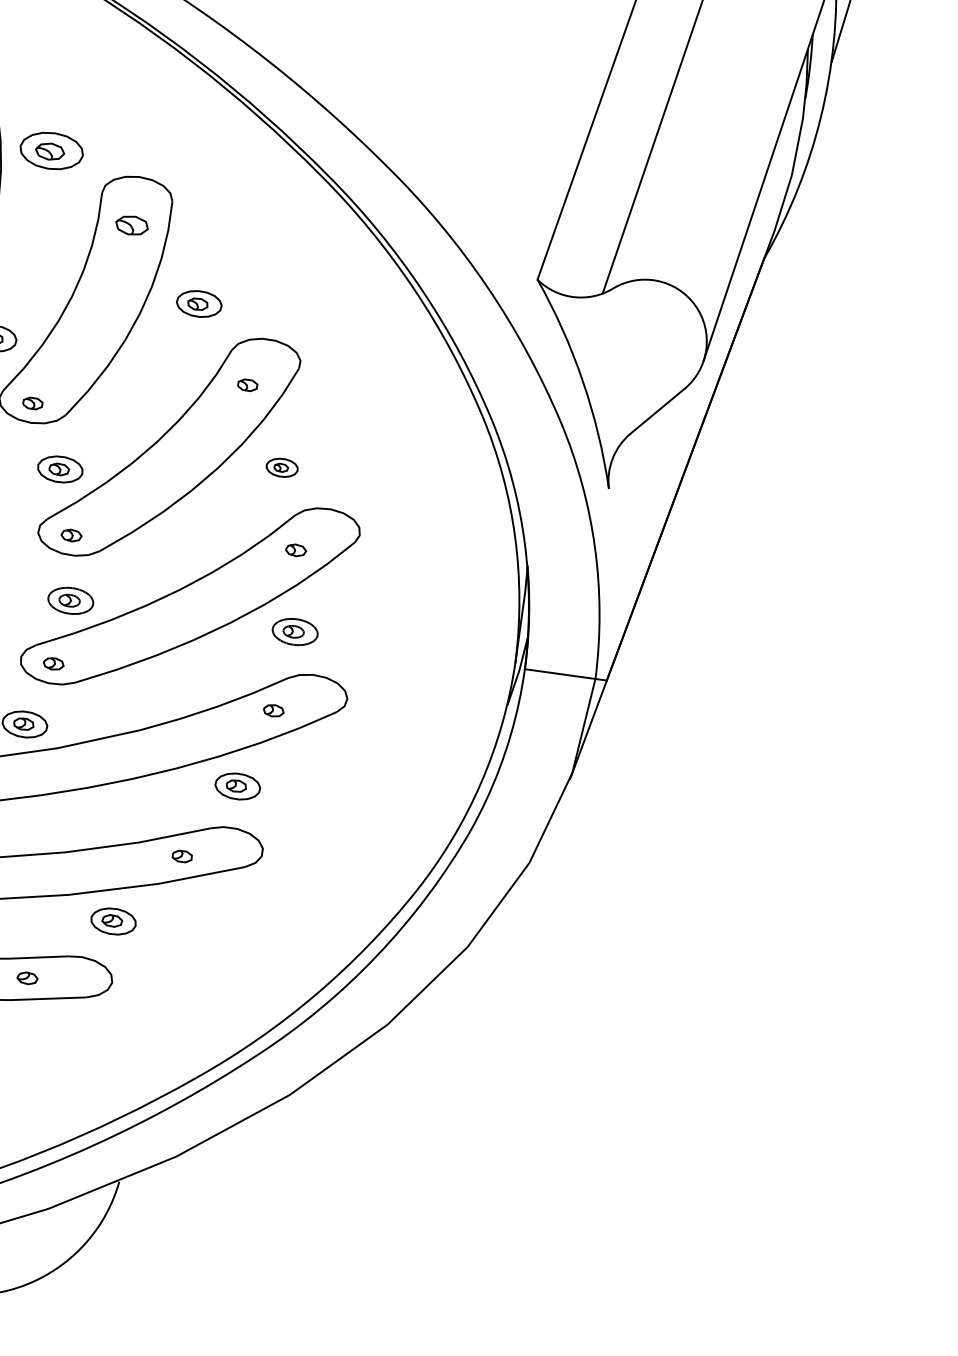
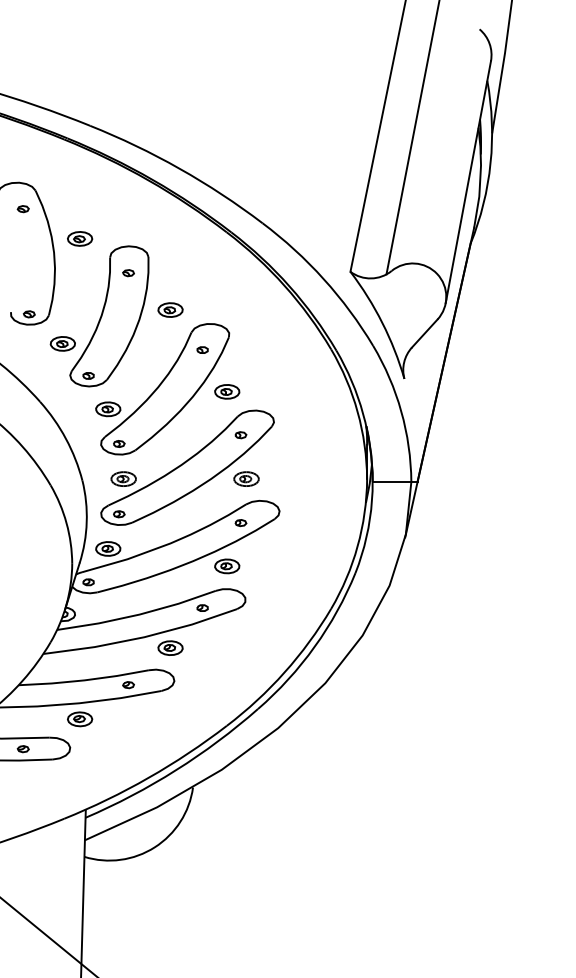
part: (52, 150) -> (80, 238), size x0.71
part: (131, 226) -> (128, 273), size x0.62
part: (282, 467) -> (227, 391), size x1.43

